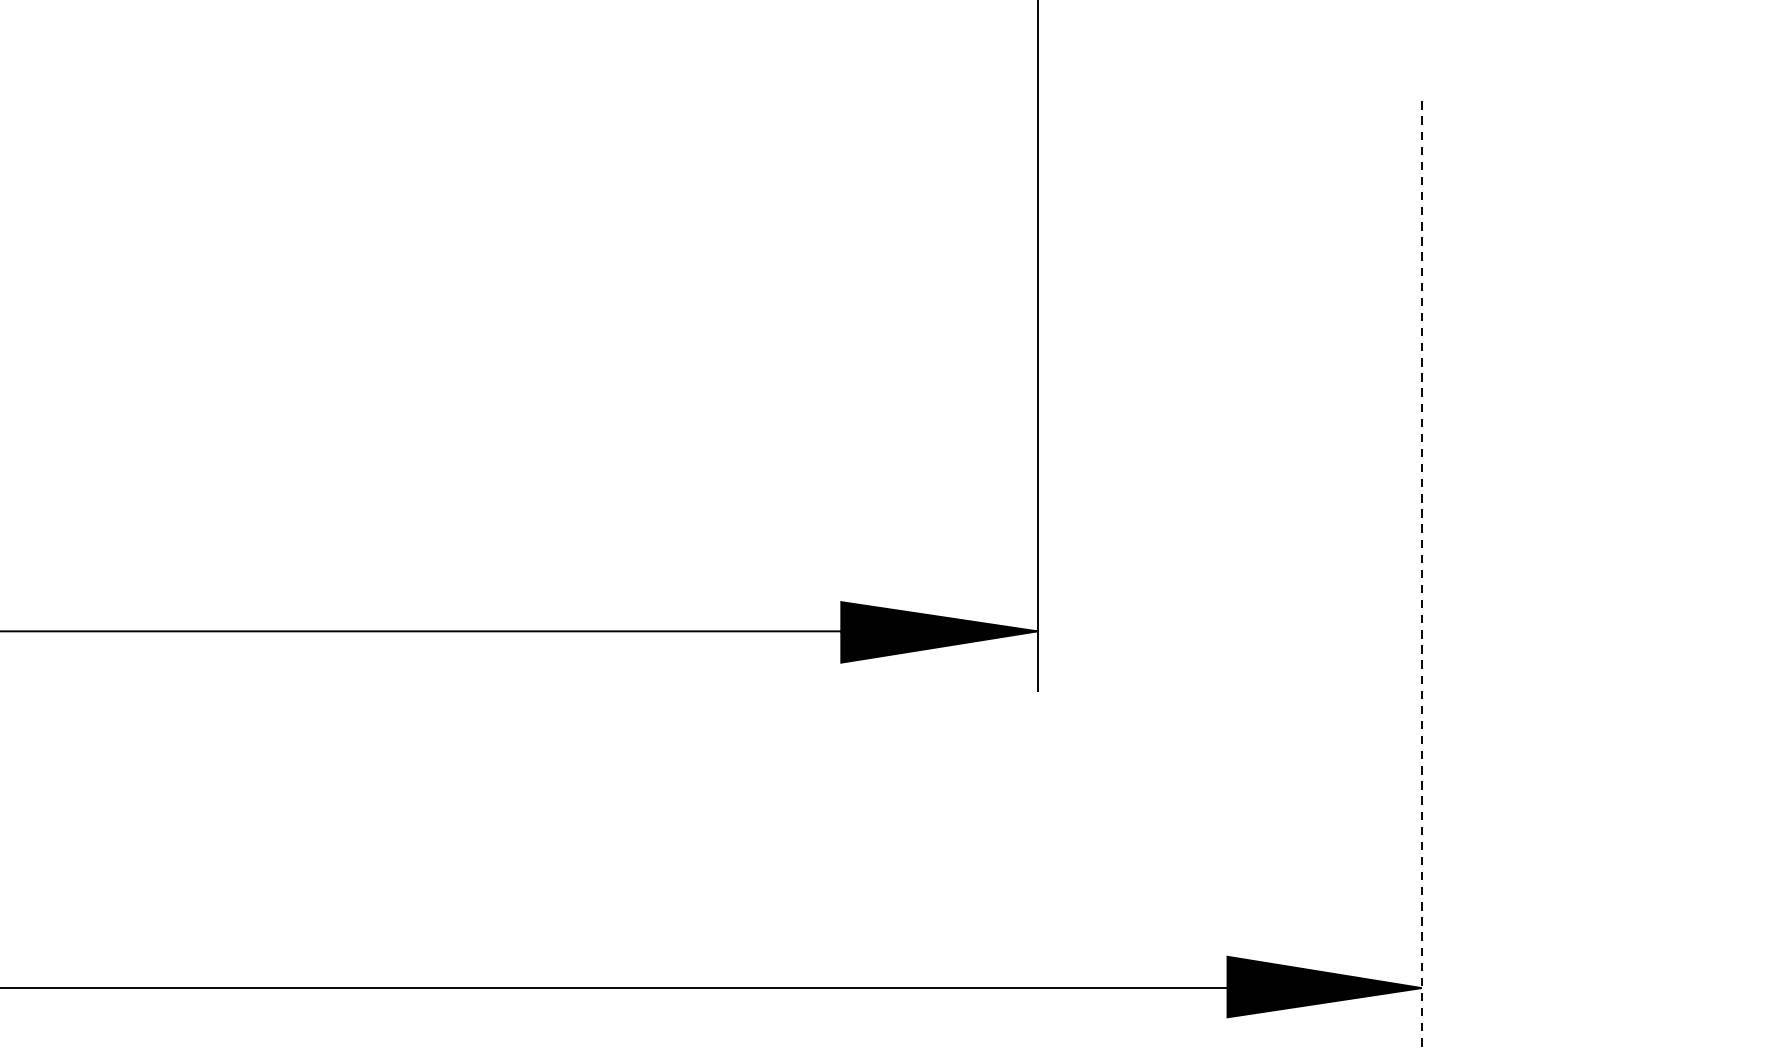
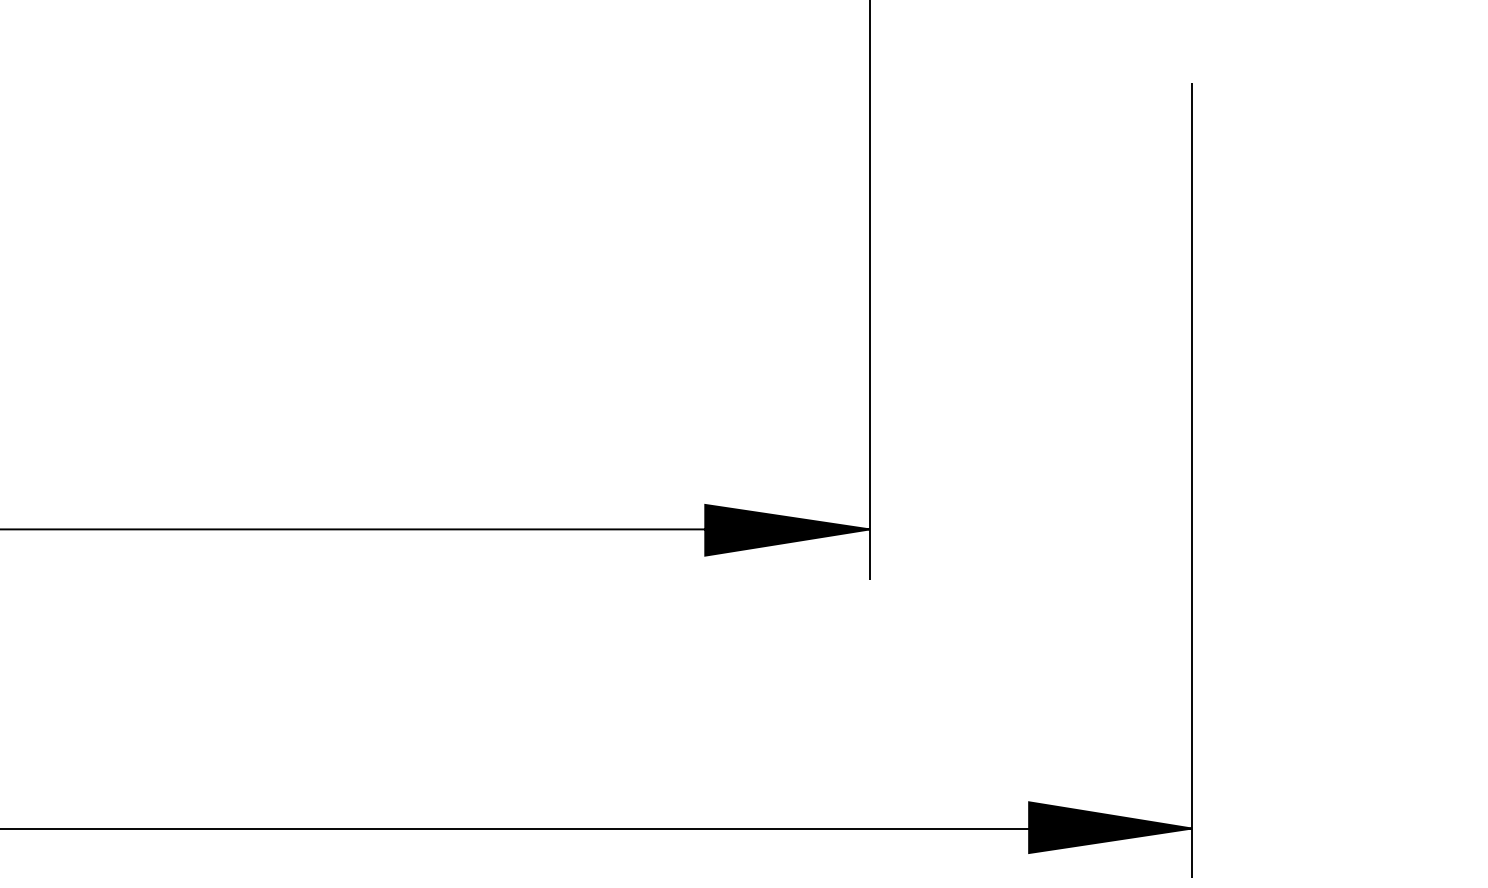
line: (1421, 571) -> (1191, 479), dashed -> solid

